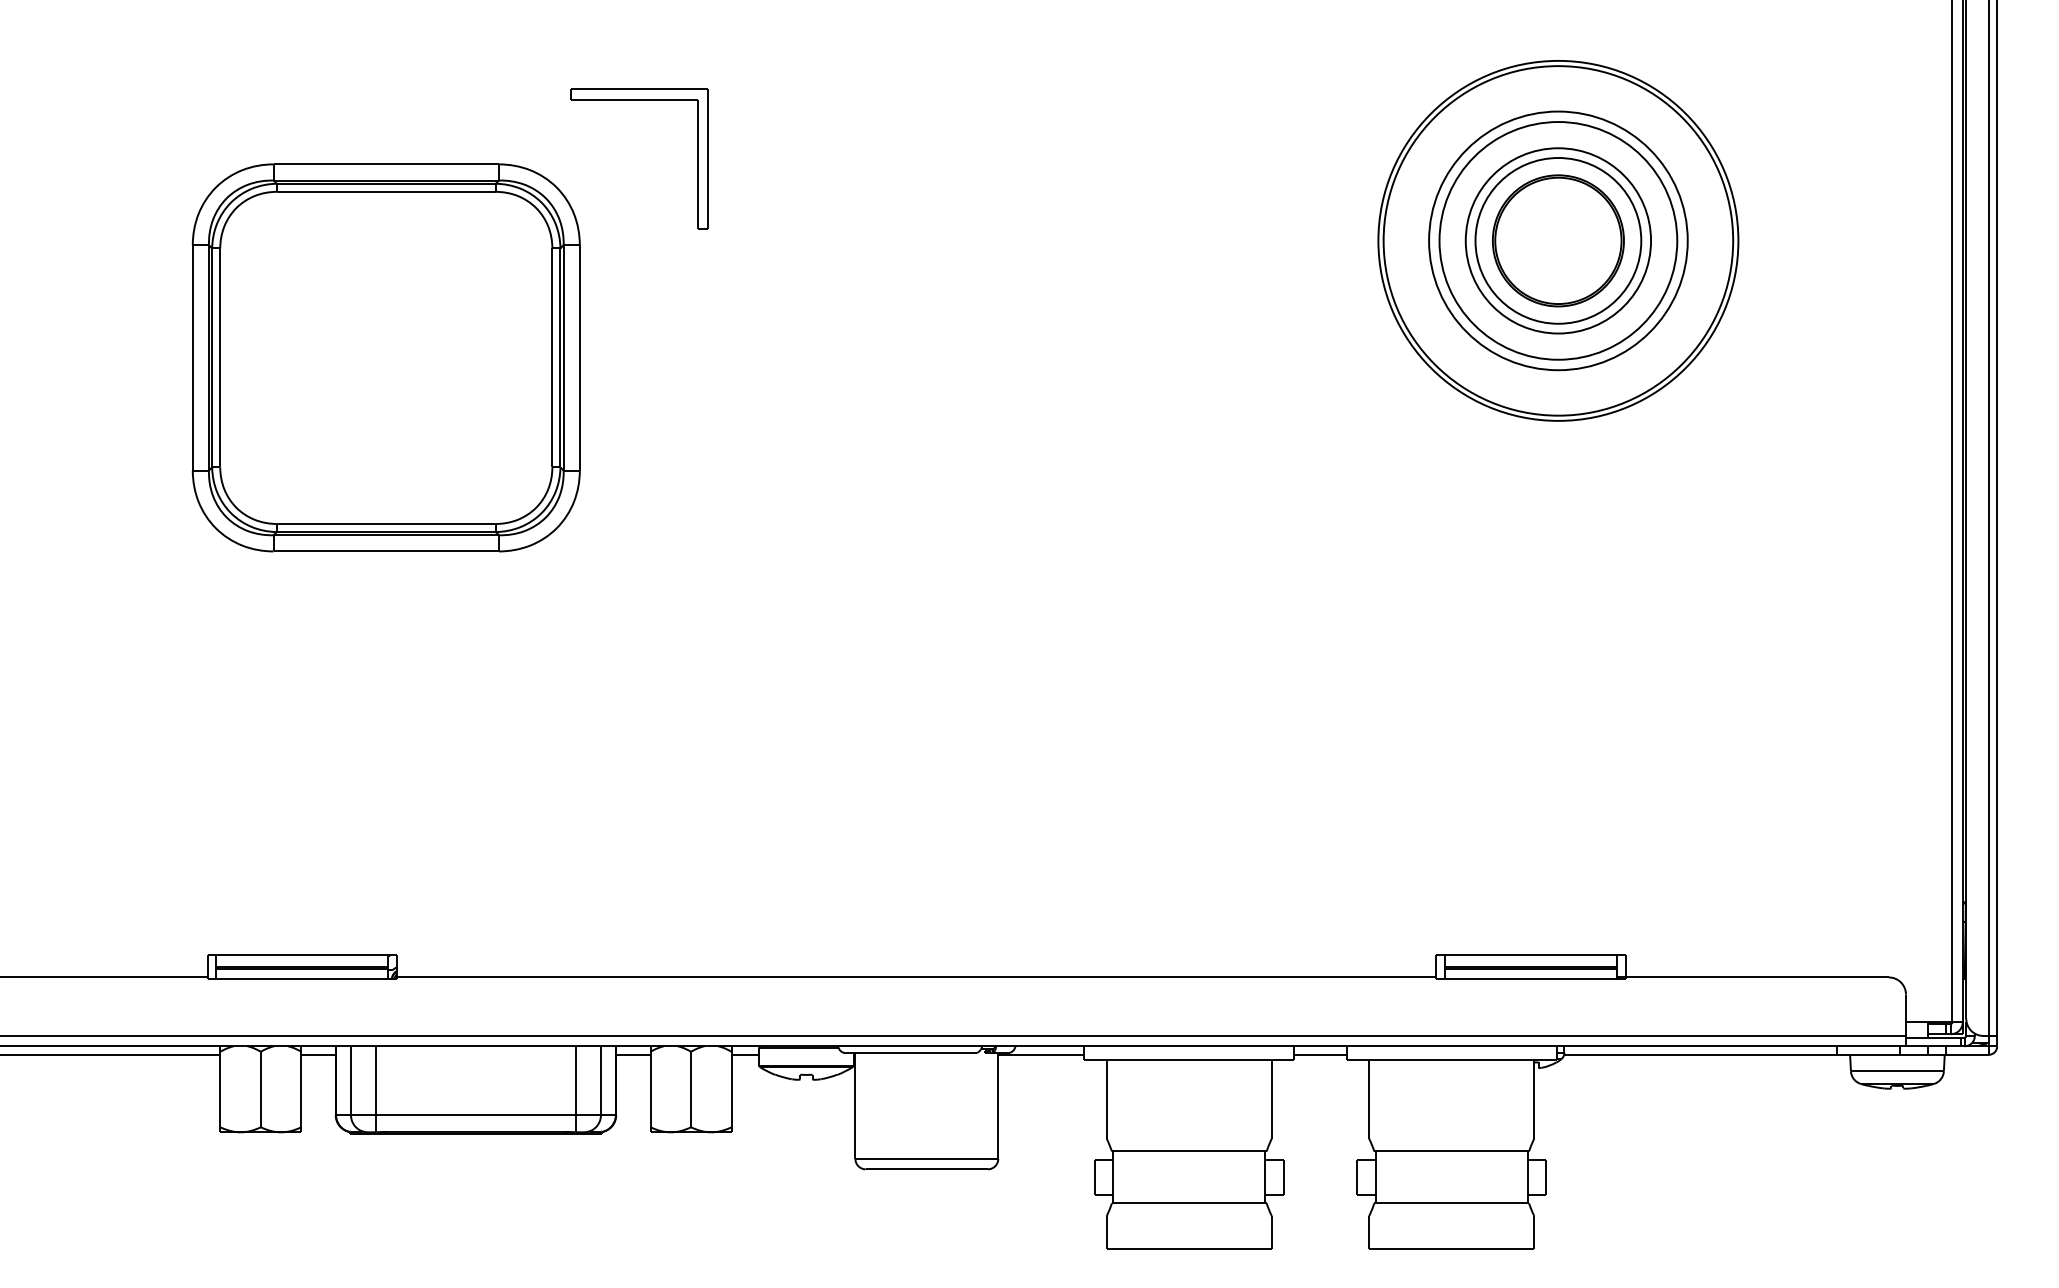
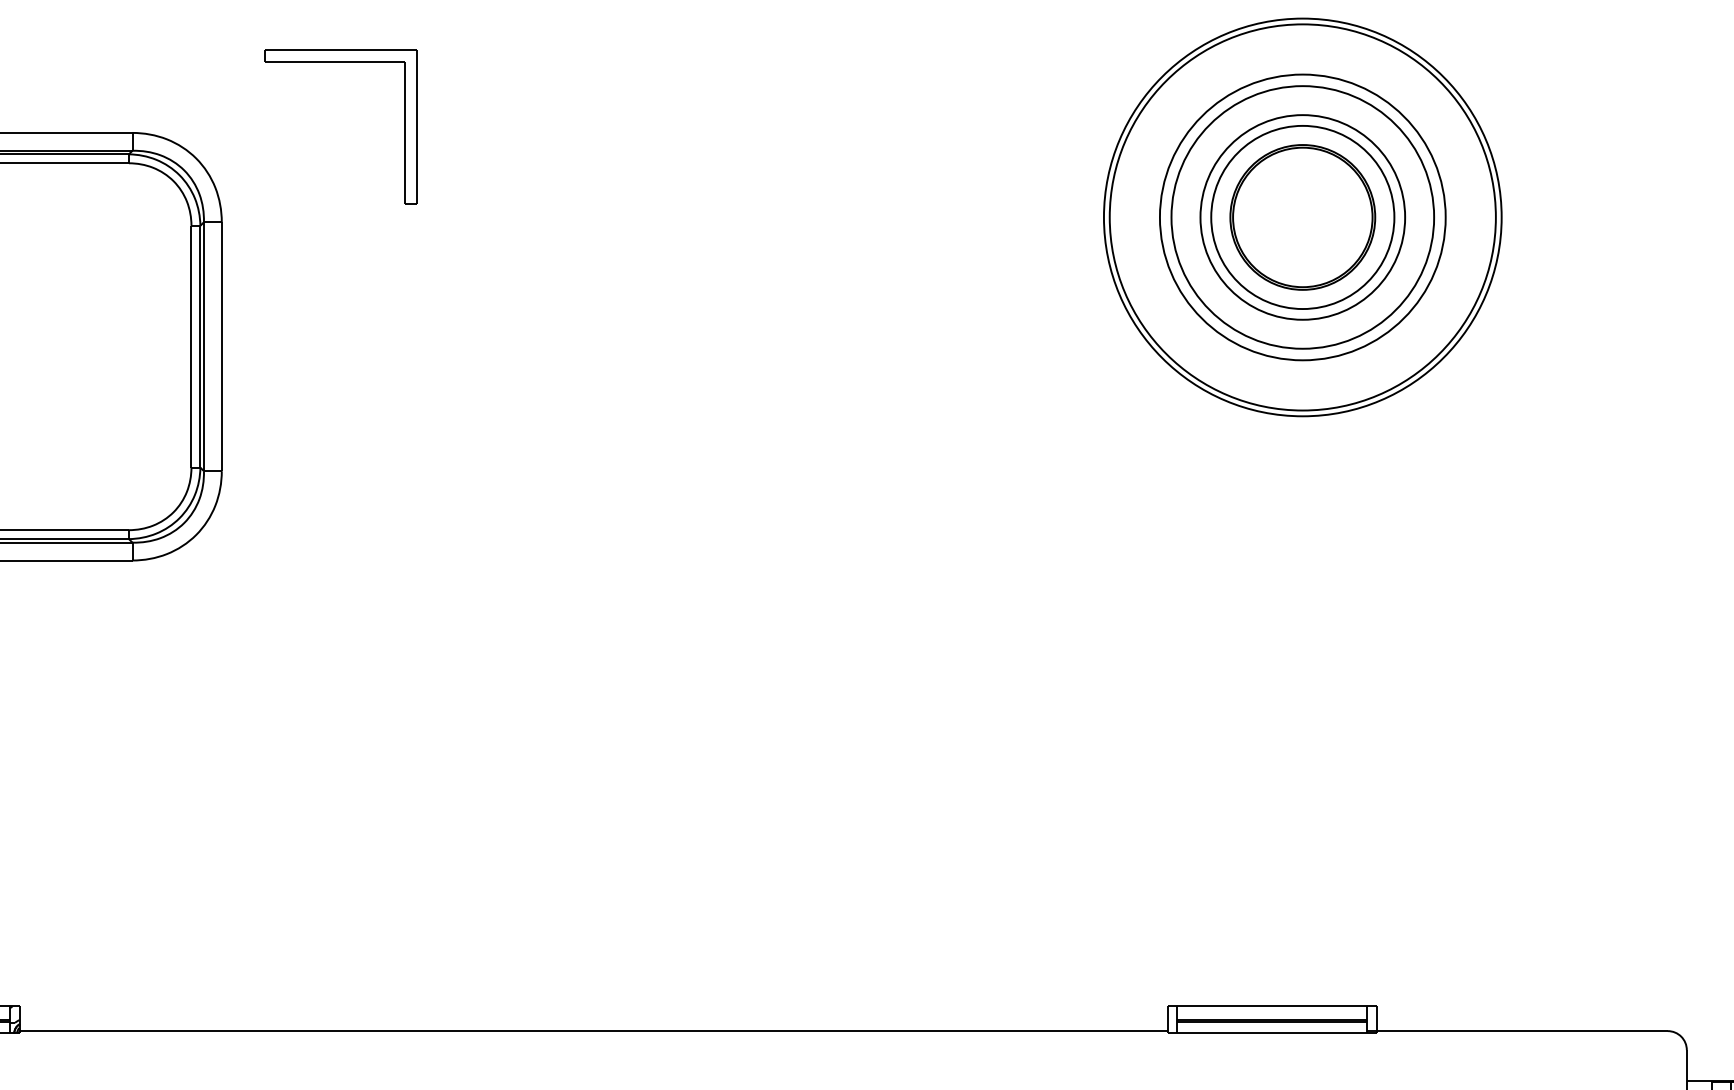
part: (639, 100) -> (340, 62), moved

